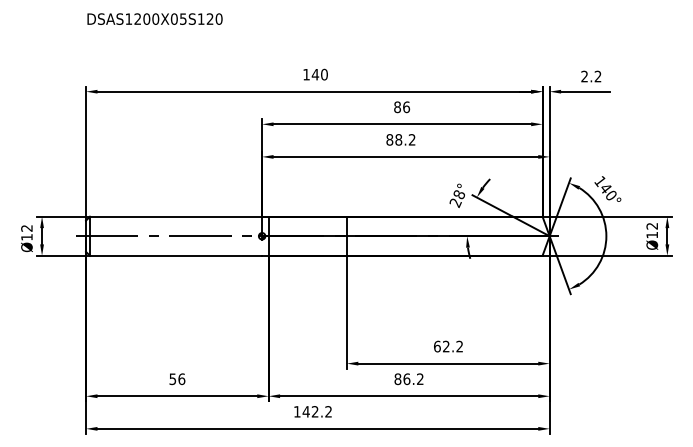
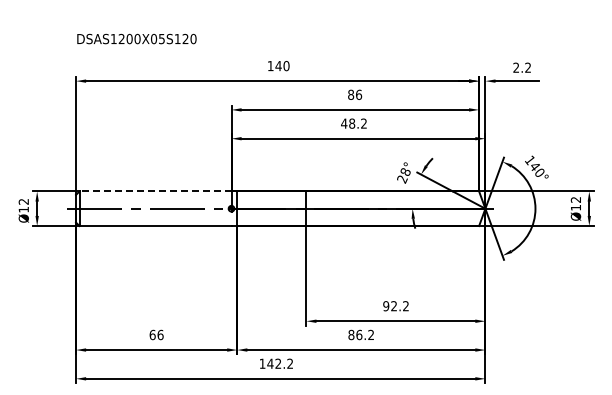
text: (154, 18) -> (136, 38), moved
text: (390, 139) -> (344, 123), 88.2 -> 48.2
line: (176, 216) -> (155, 191), solid -> dashed
text: (437, 346) -> (386, 306), 62.2 -> 92.2
text: (172, 378) -> (152, 334), 56 -> 66

